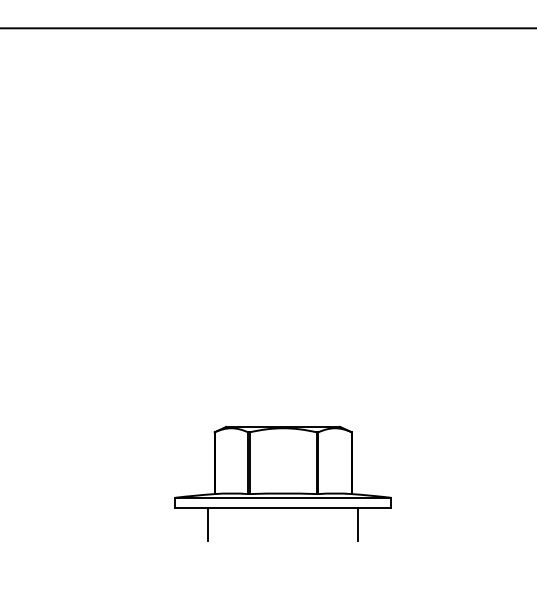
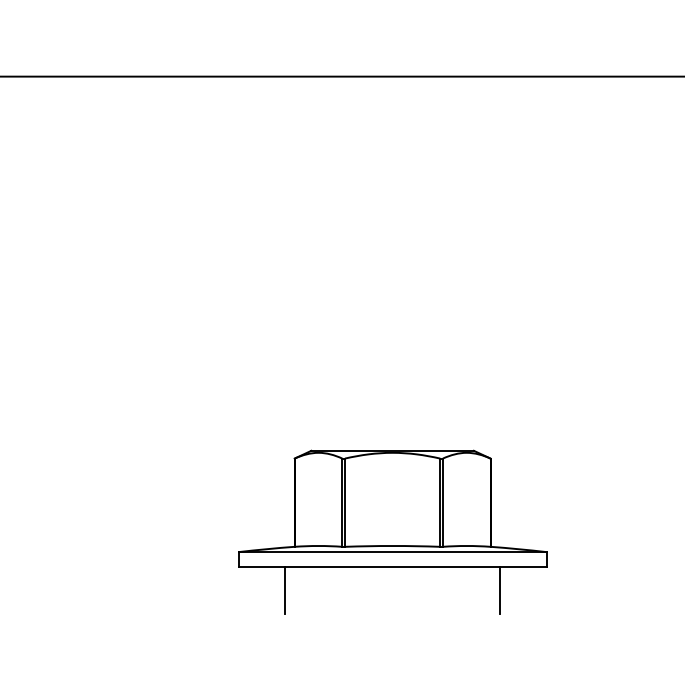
part: (282, 483) -> (392, 531), size x1.43

